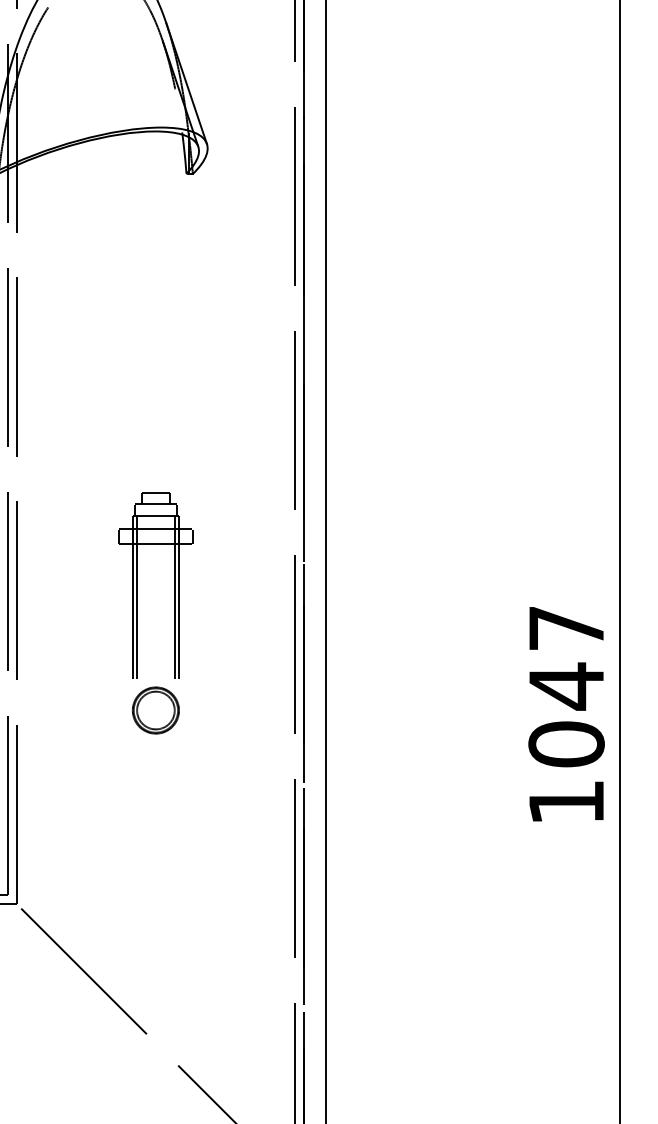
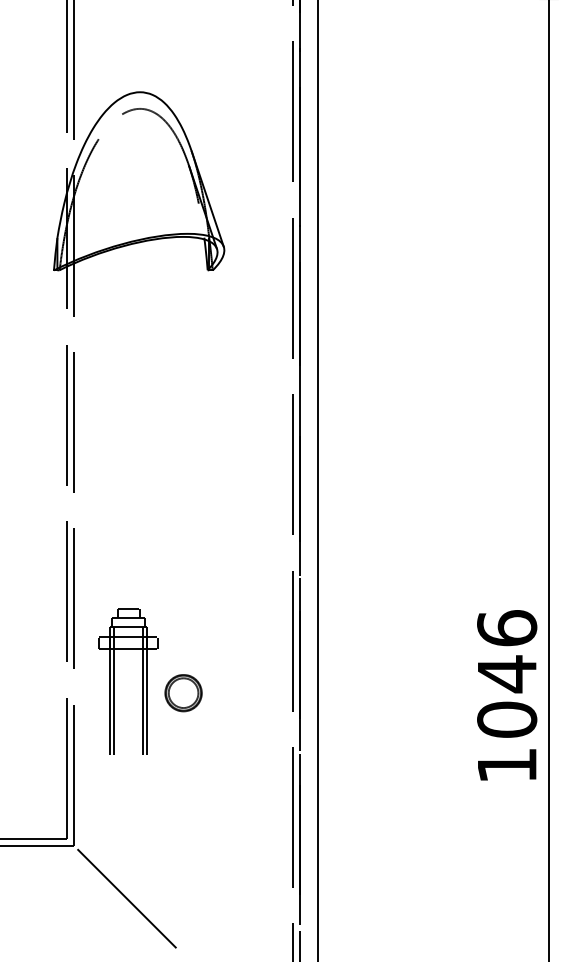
part: (138, 585) -> (114, 681), moved
text: (567, 628) -> (507, 628), 1047 -> 1046

